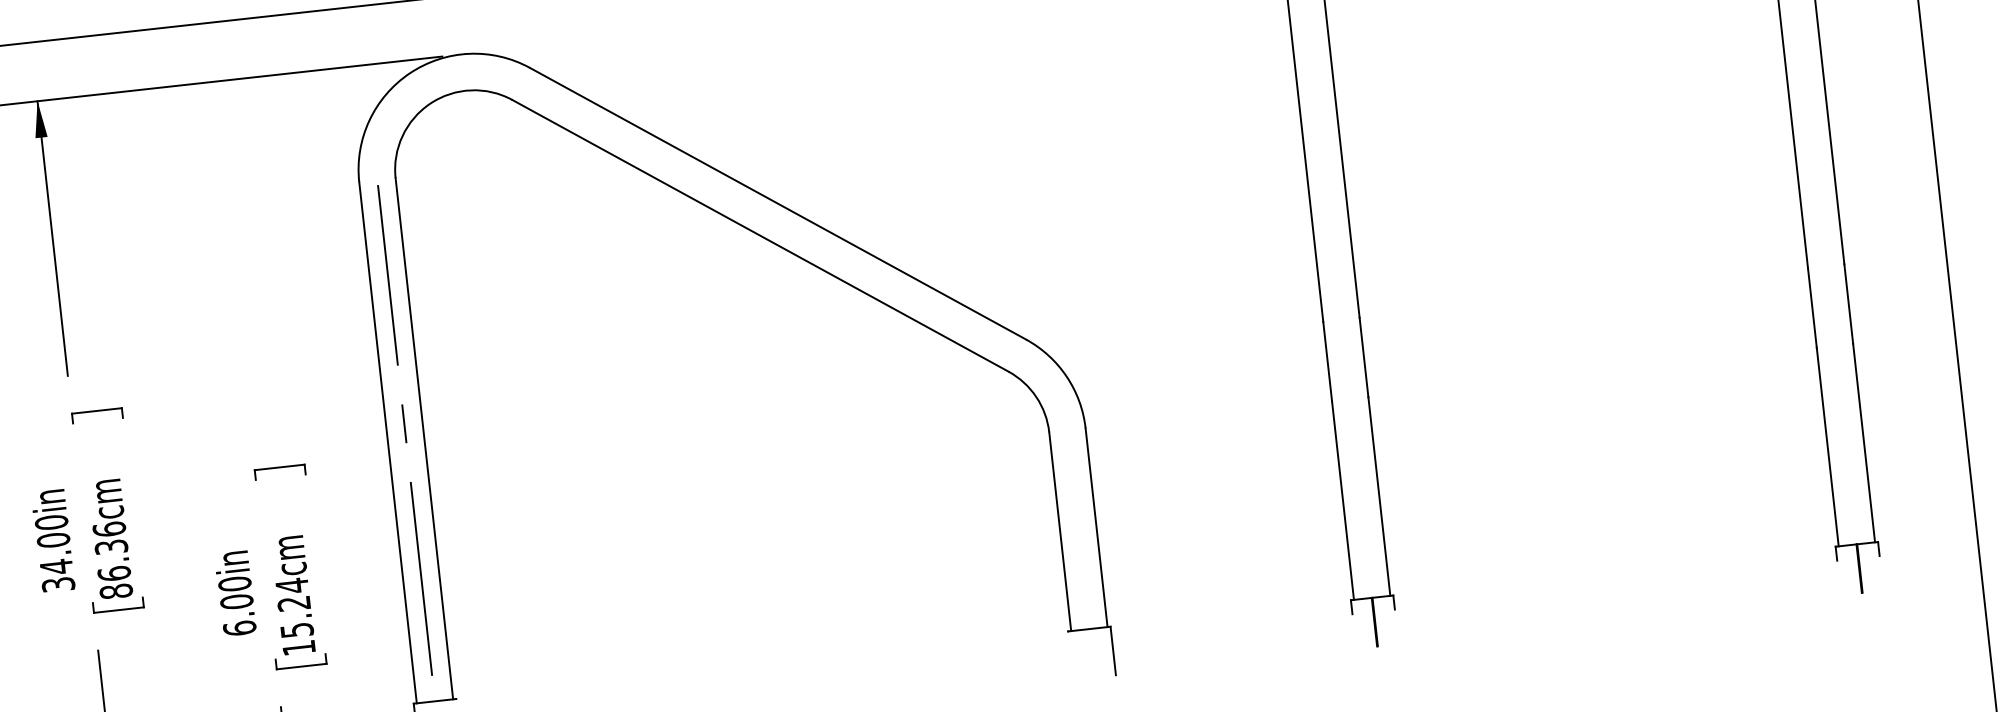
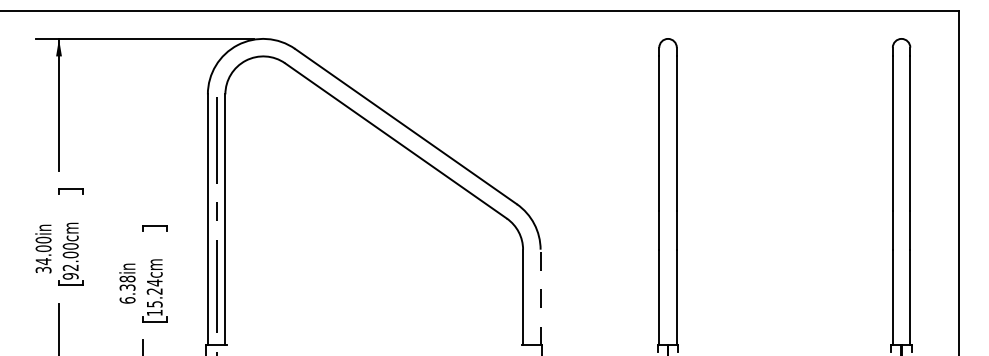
line: (1096, 527) -> (540, 297), solid -> dashed
text: (112, 560) -> (70, 261), 86.36cm -> 92.00cm
text: (235, 591) -> (127, 282), 6.00in -> 6.38in

